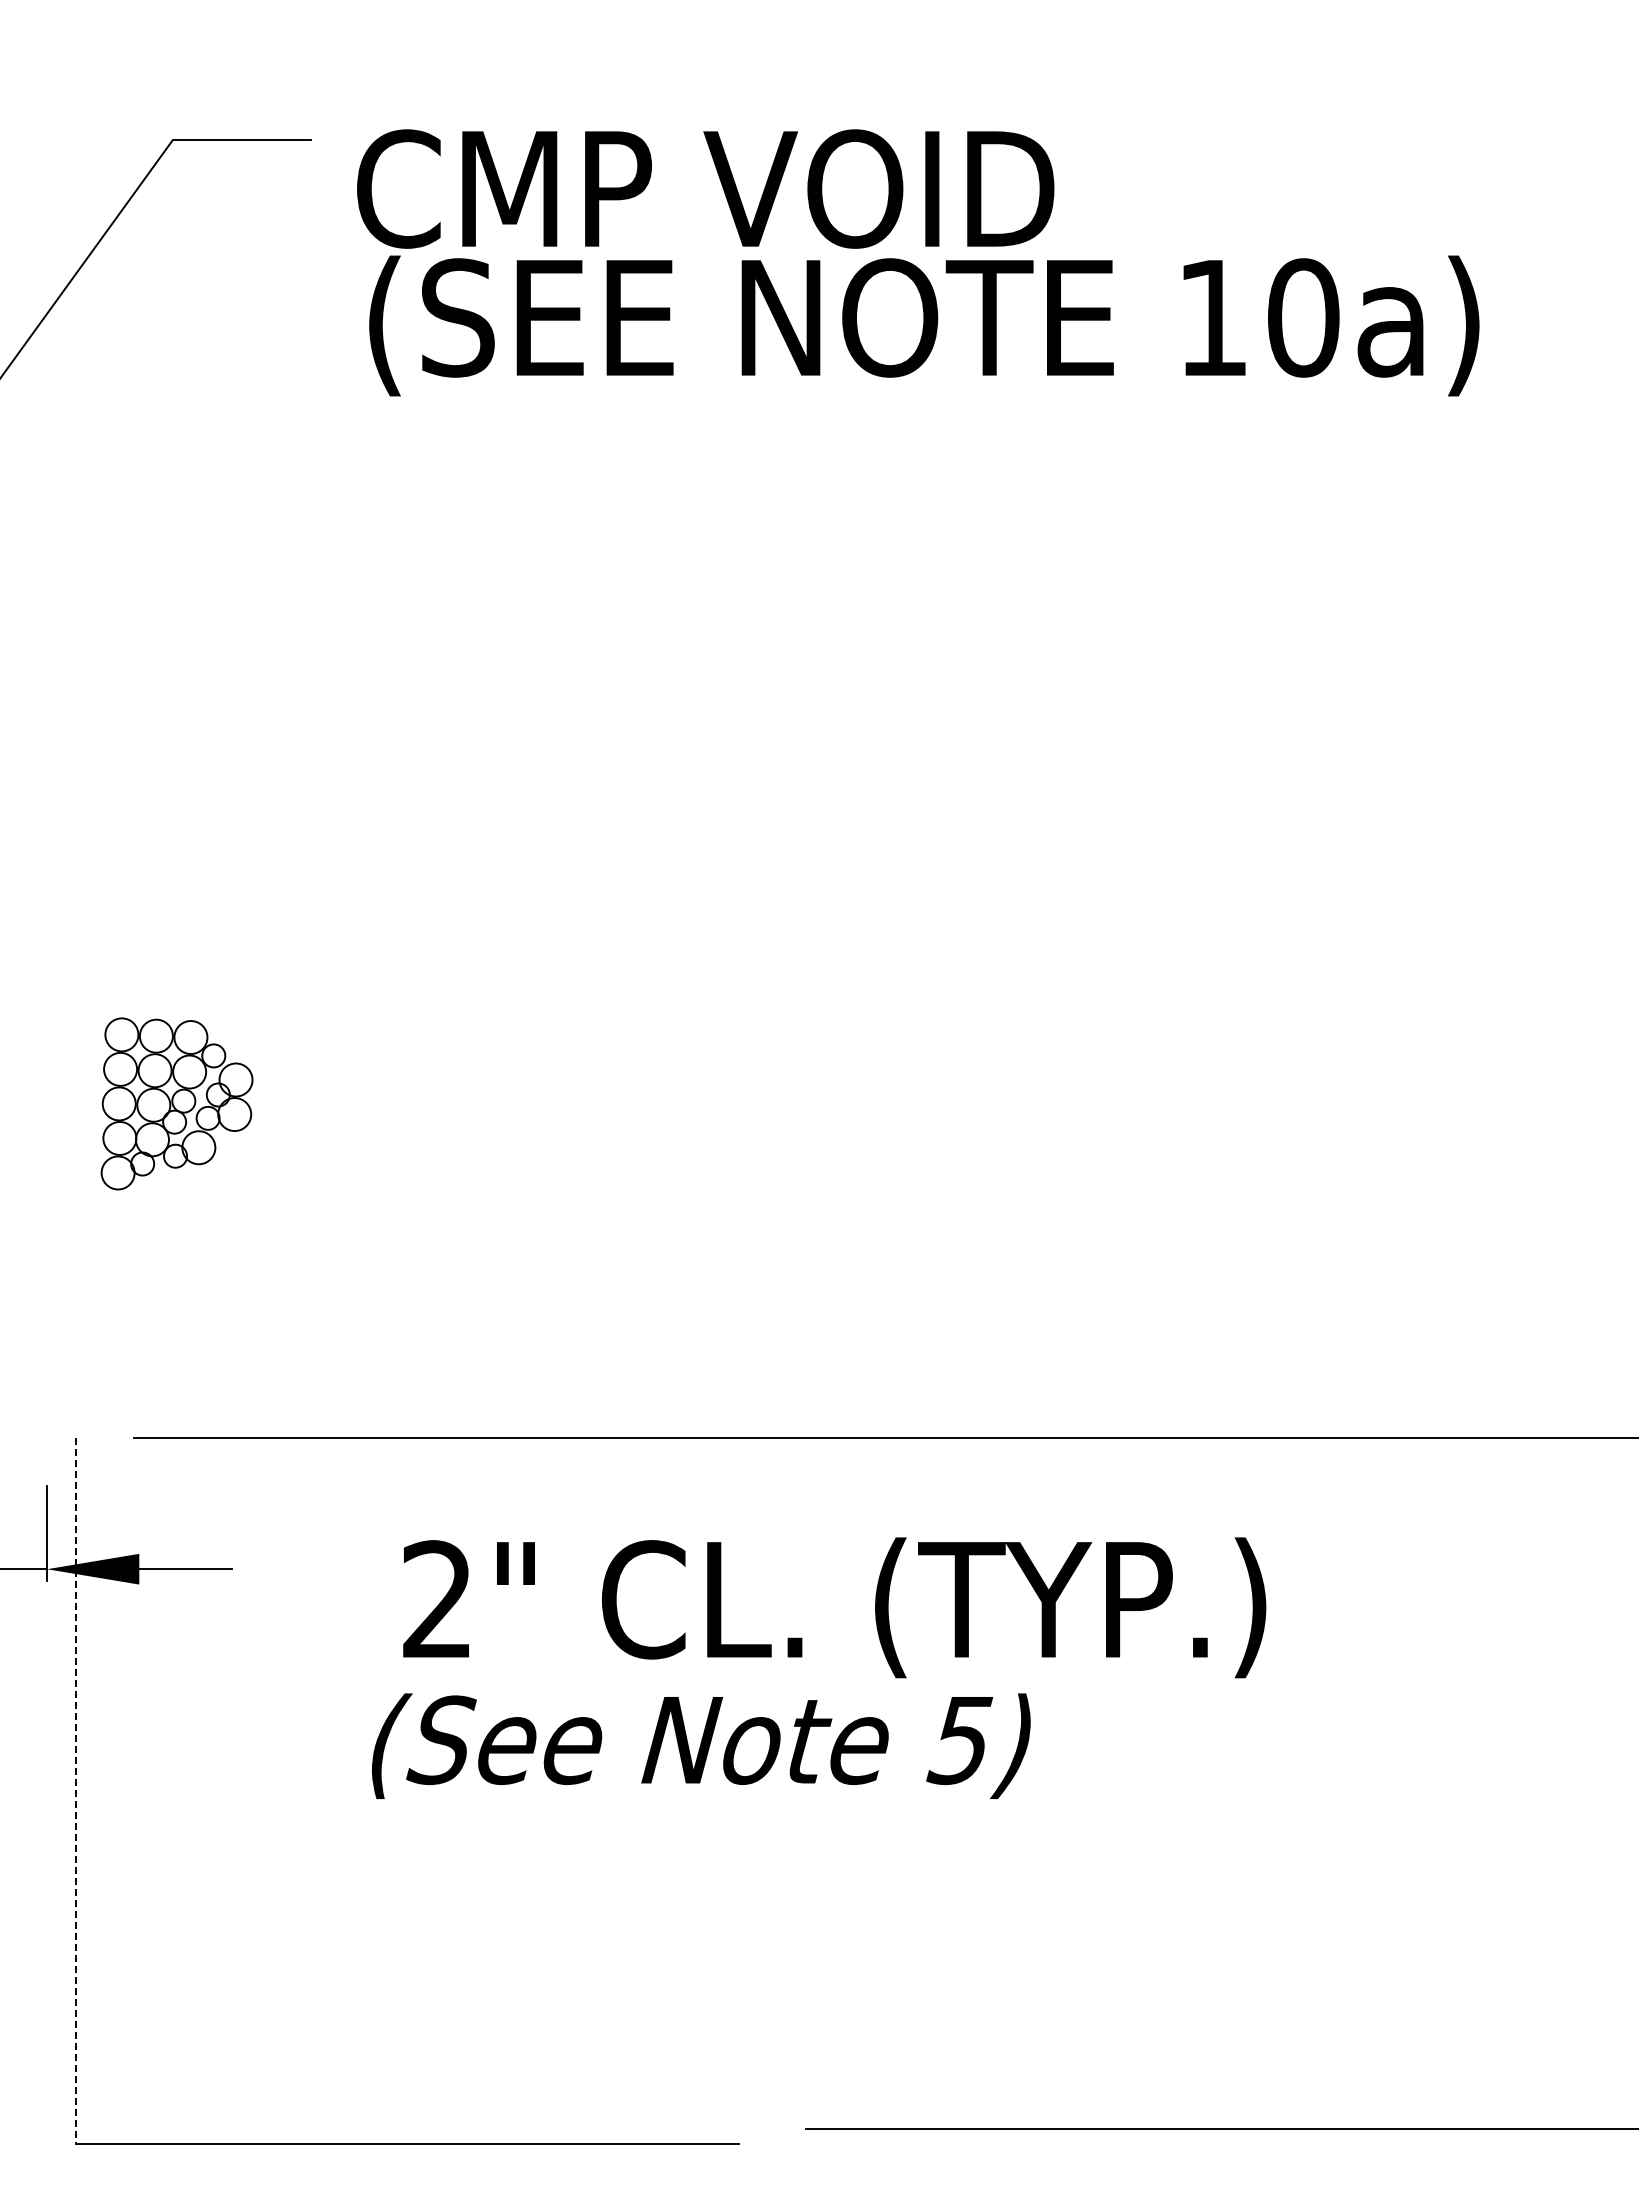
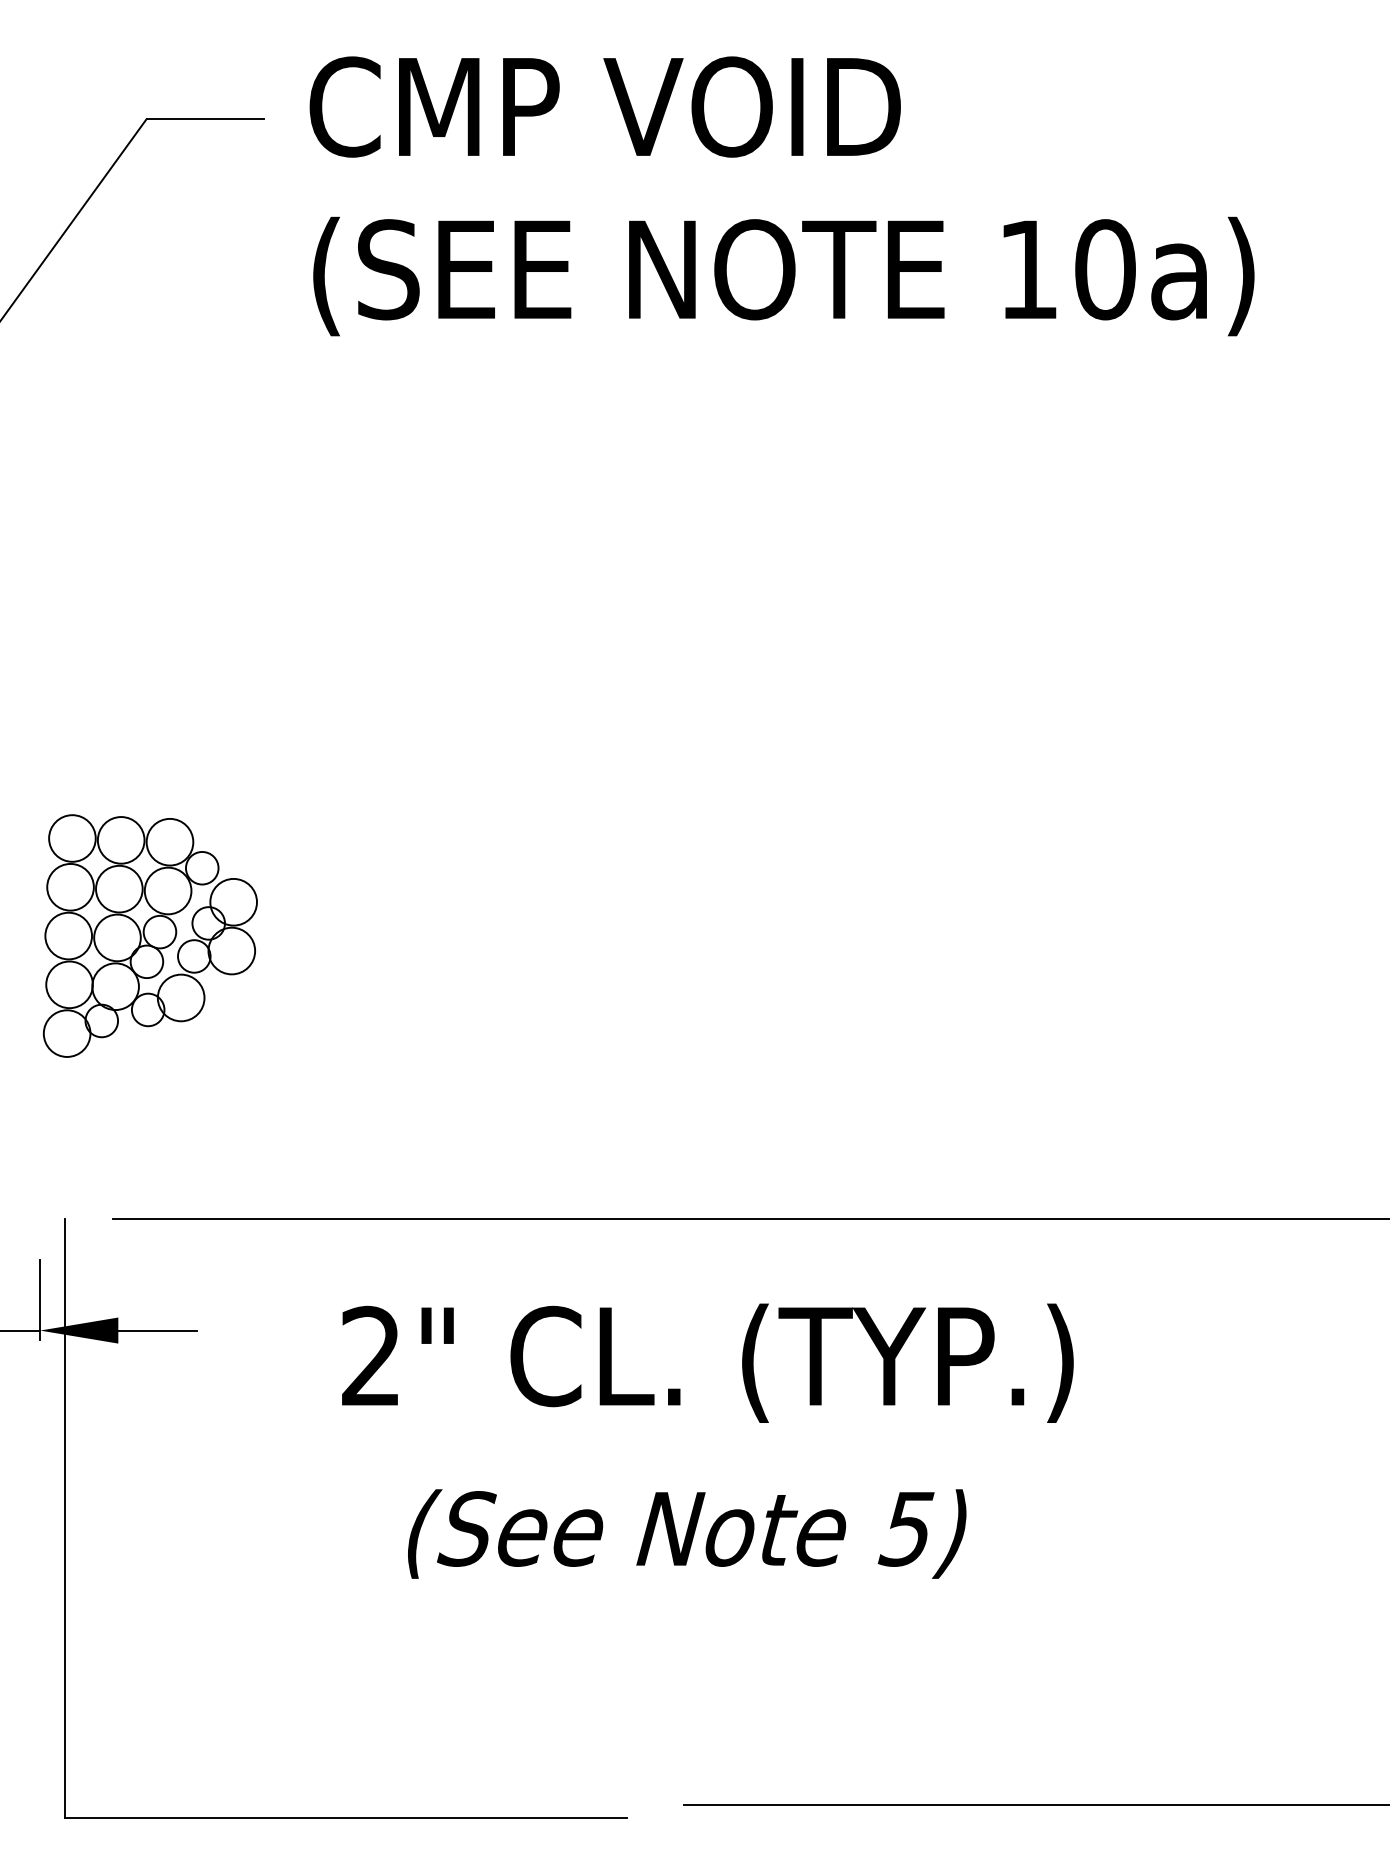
text: (705, 188) -> (605, 106), moved
part: (176, 1103) -> (149, 935), size x1.67
text: (701, 1745) -> (687, 1533), moved
line: (75, 1791) -> (64, 1519), dashed -> solid

